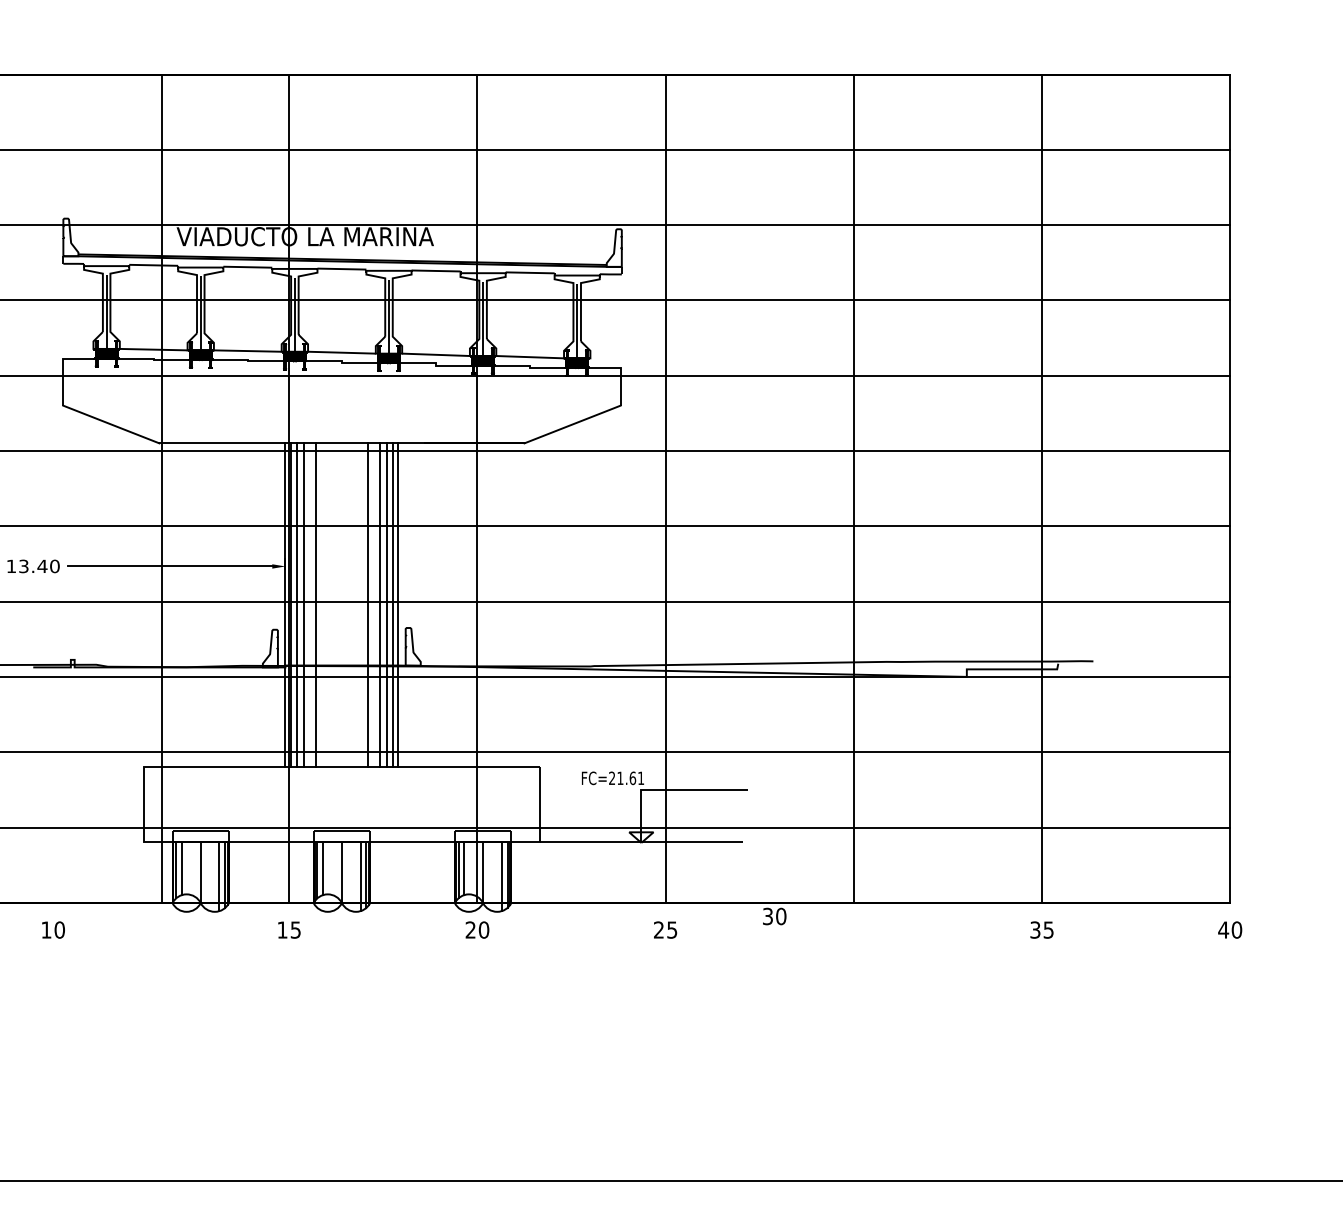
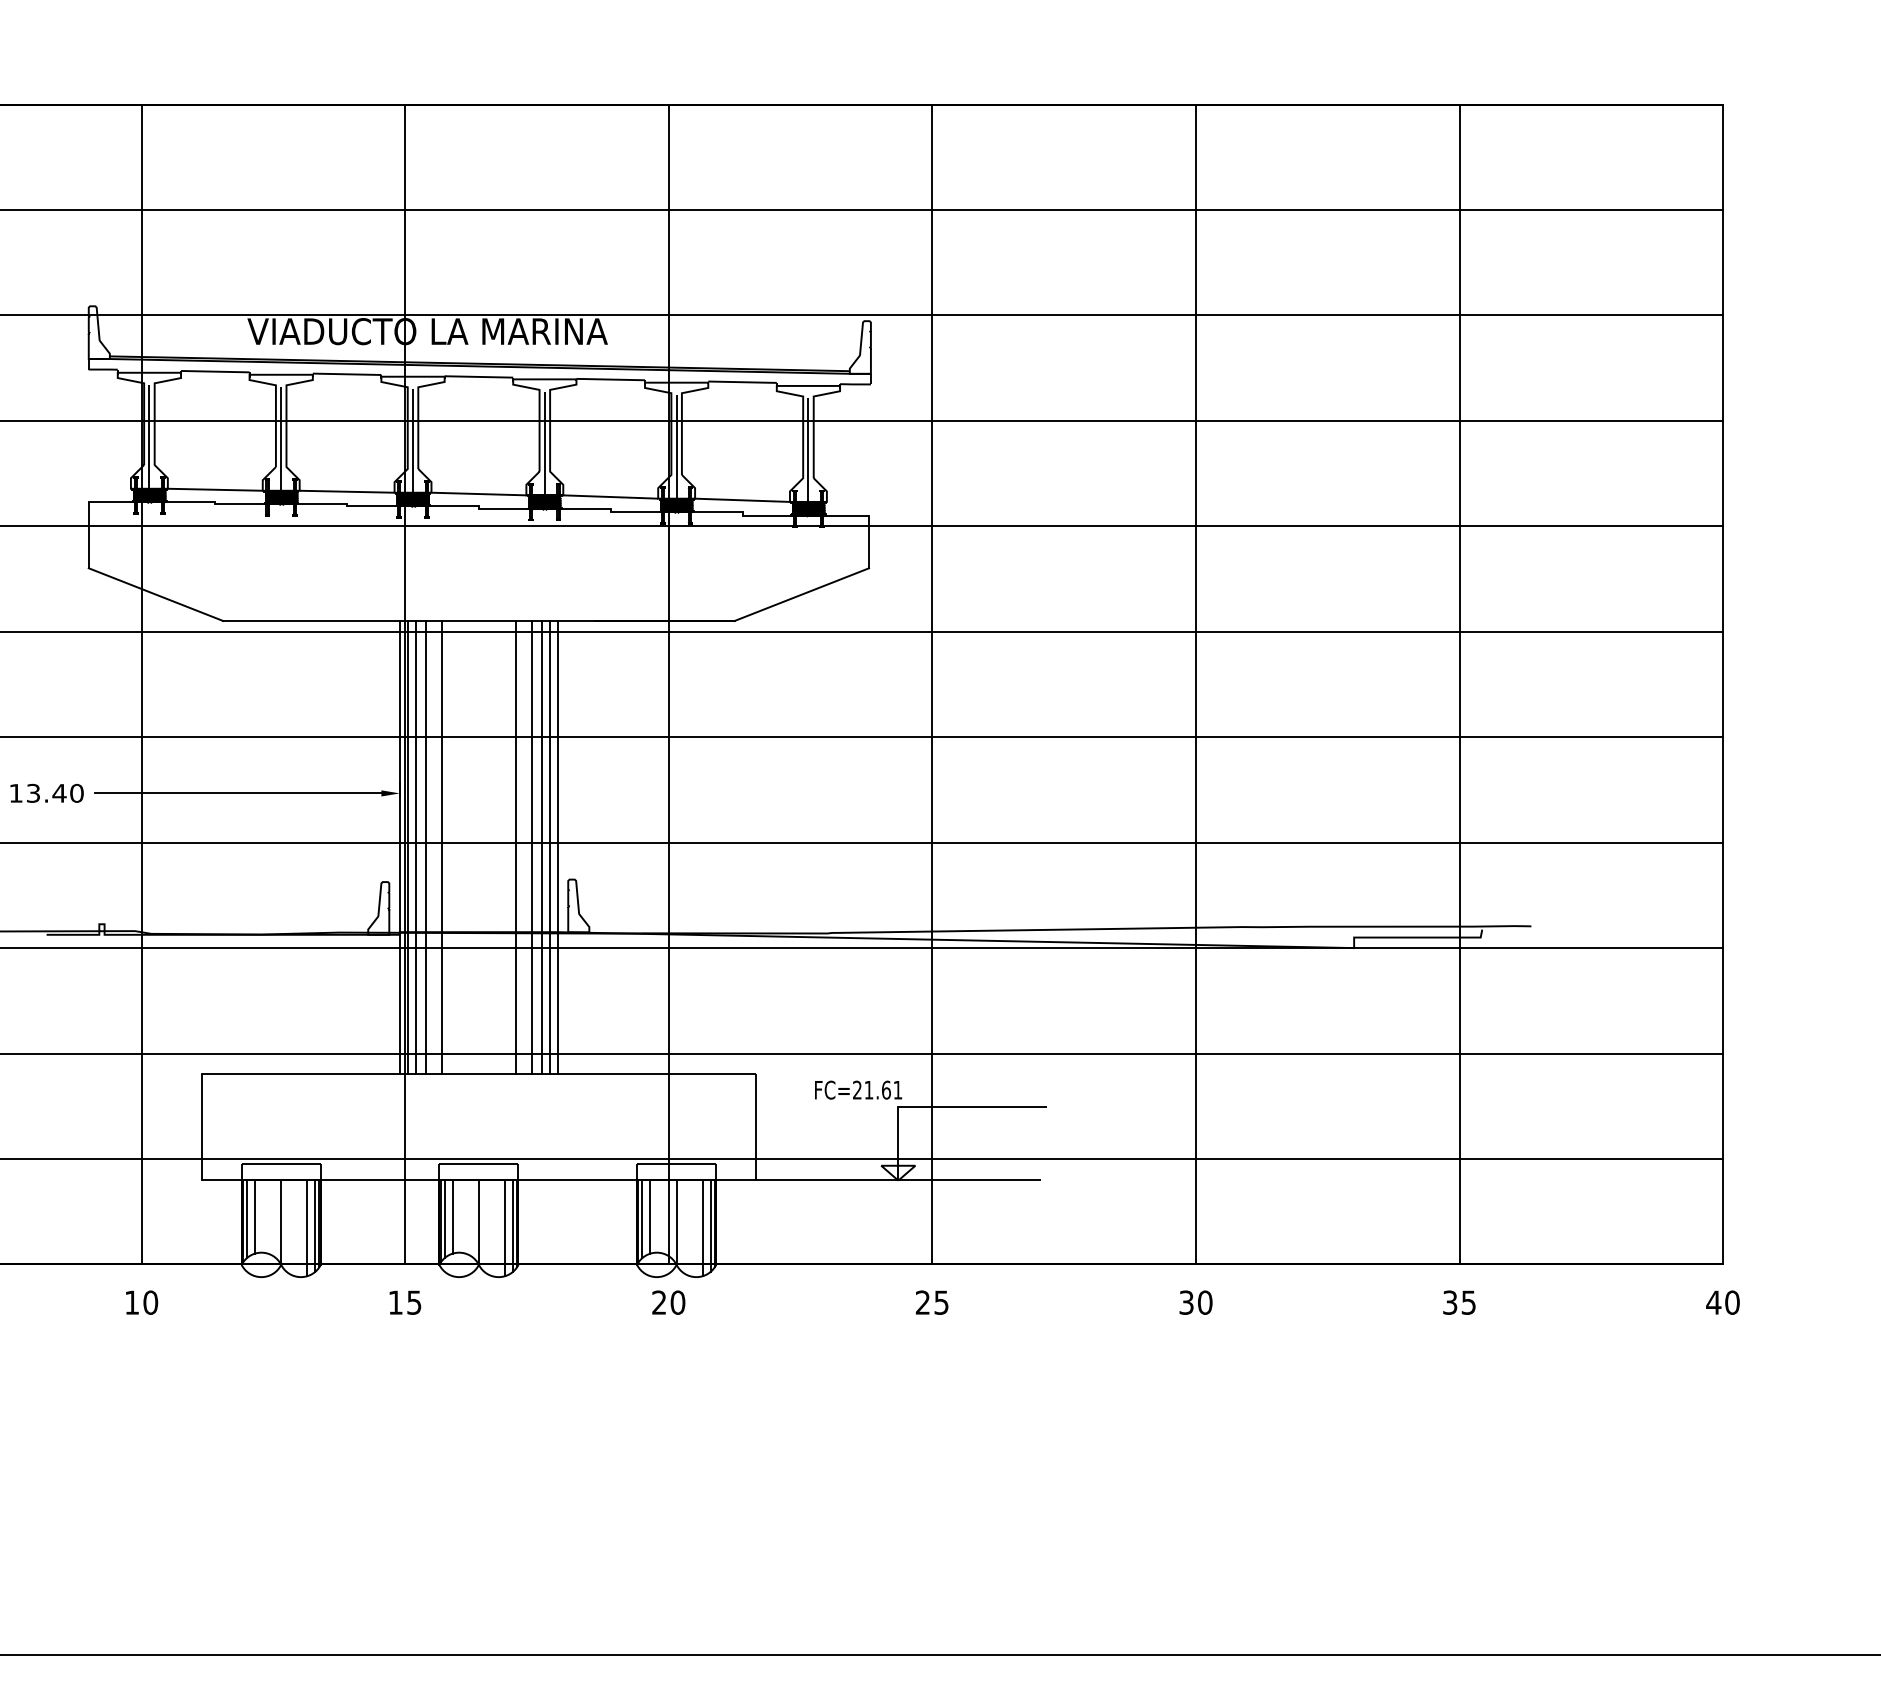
line: (162, 488) -> (141, 684), moved
text: (774, 916) -> (1195, 1302), moved
text: (53, 929) -> (142, 1302), moved

